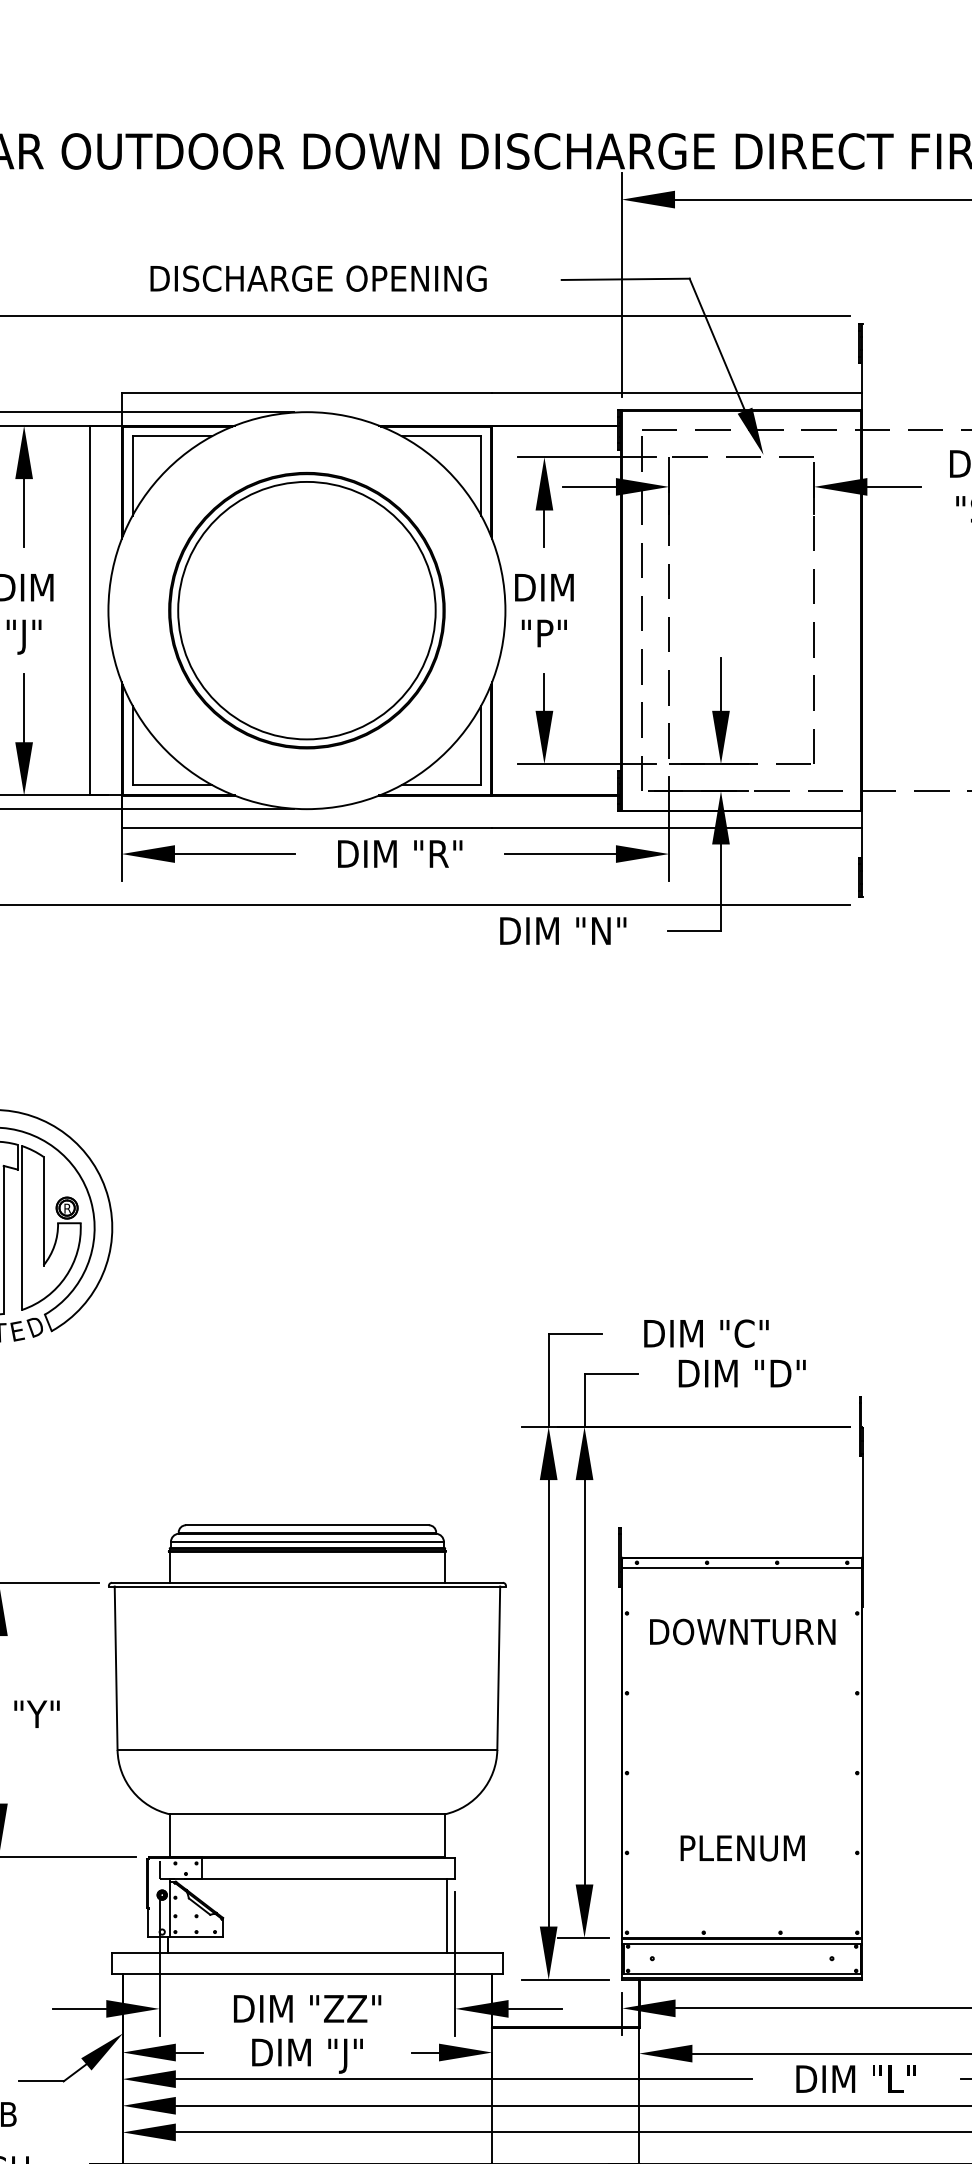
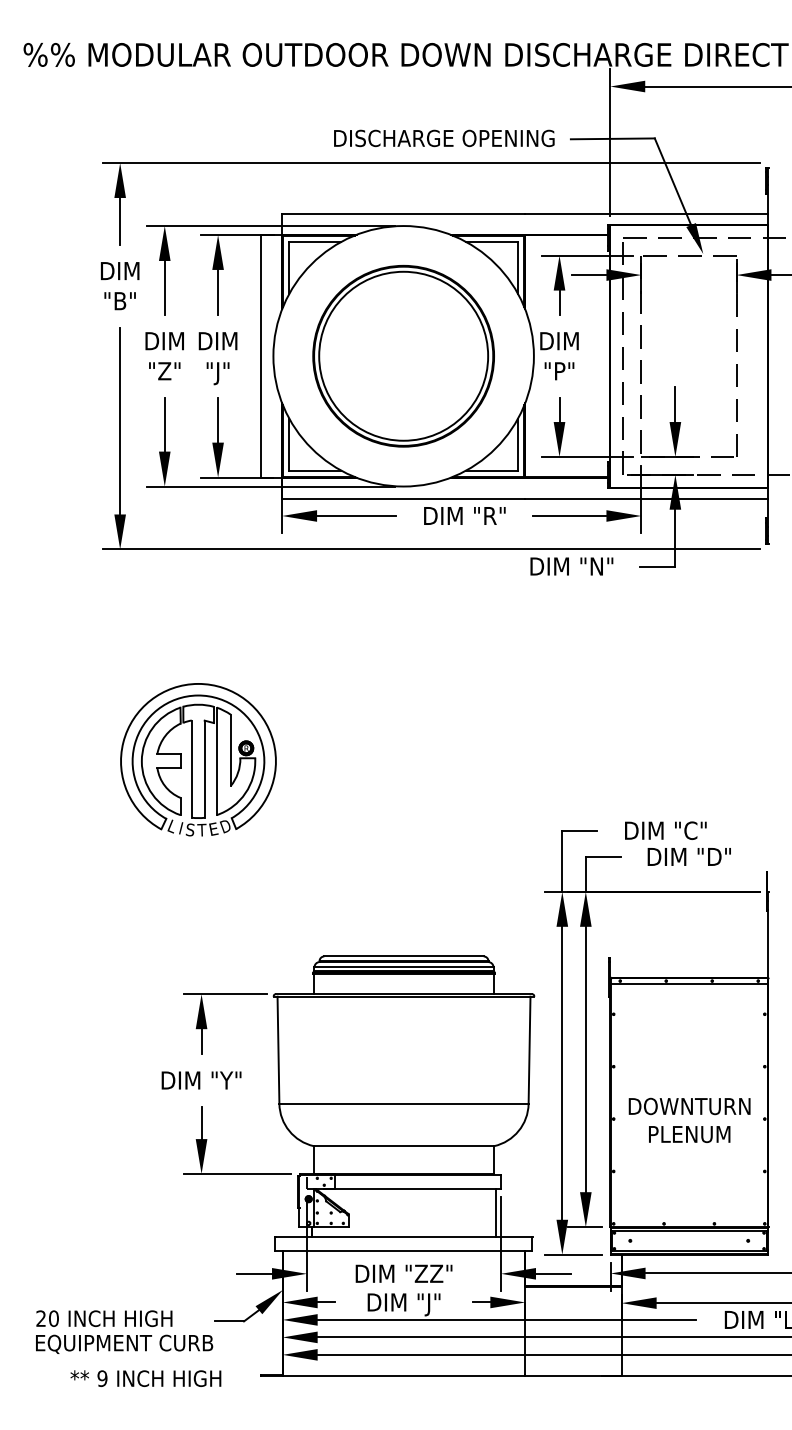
text: (318, 278) -> (444, 138), moved
text: (742, 1632) -> (689, 1106), moved
text: (742, 1848) -> (689, 1134), moved

